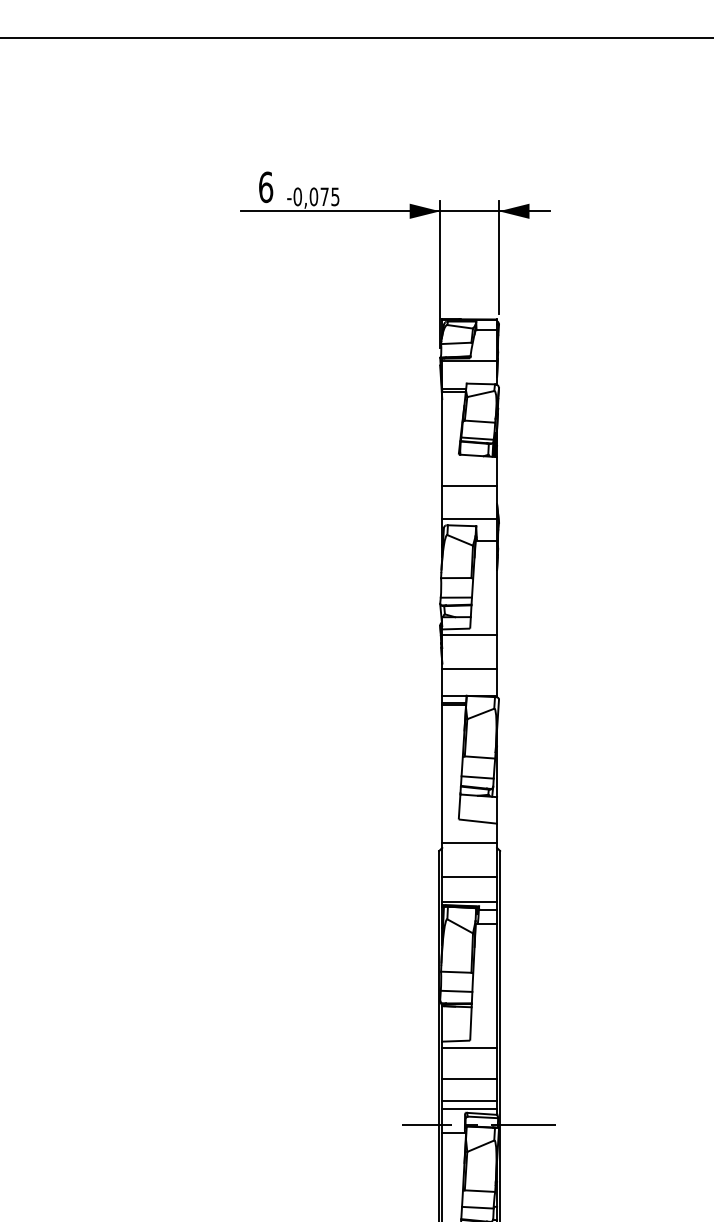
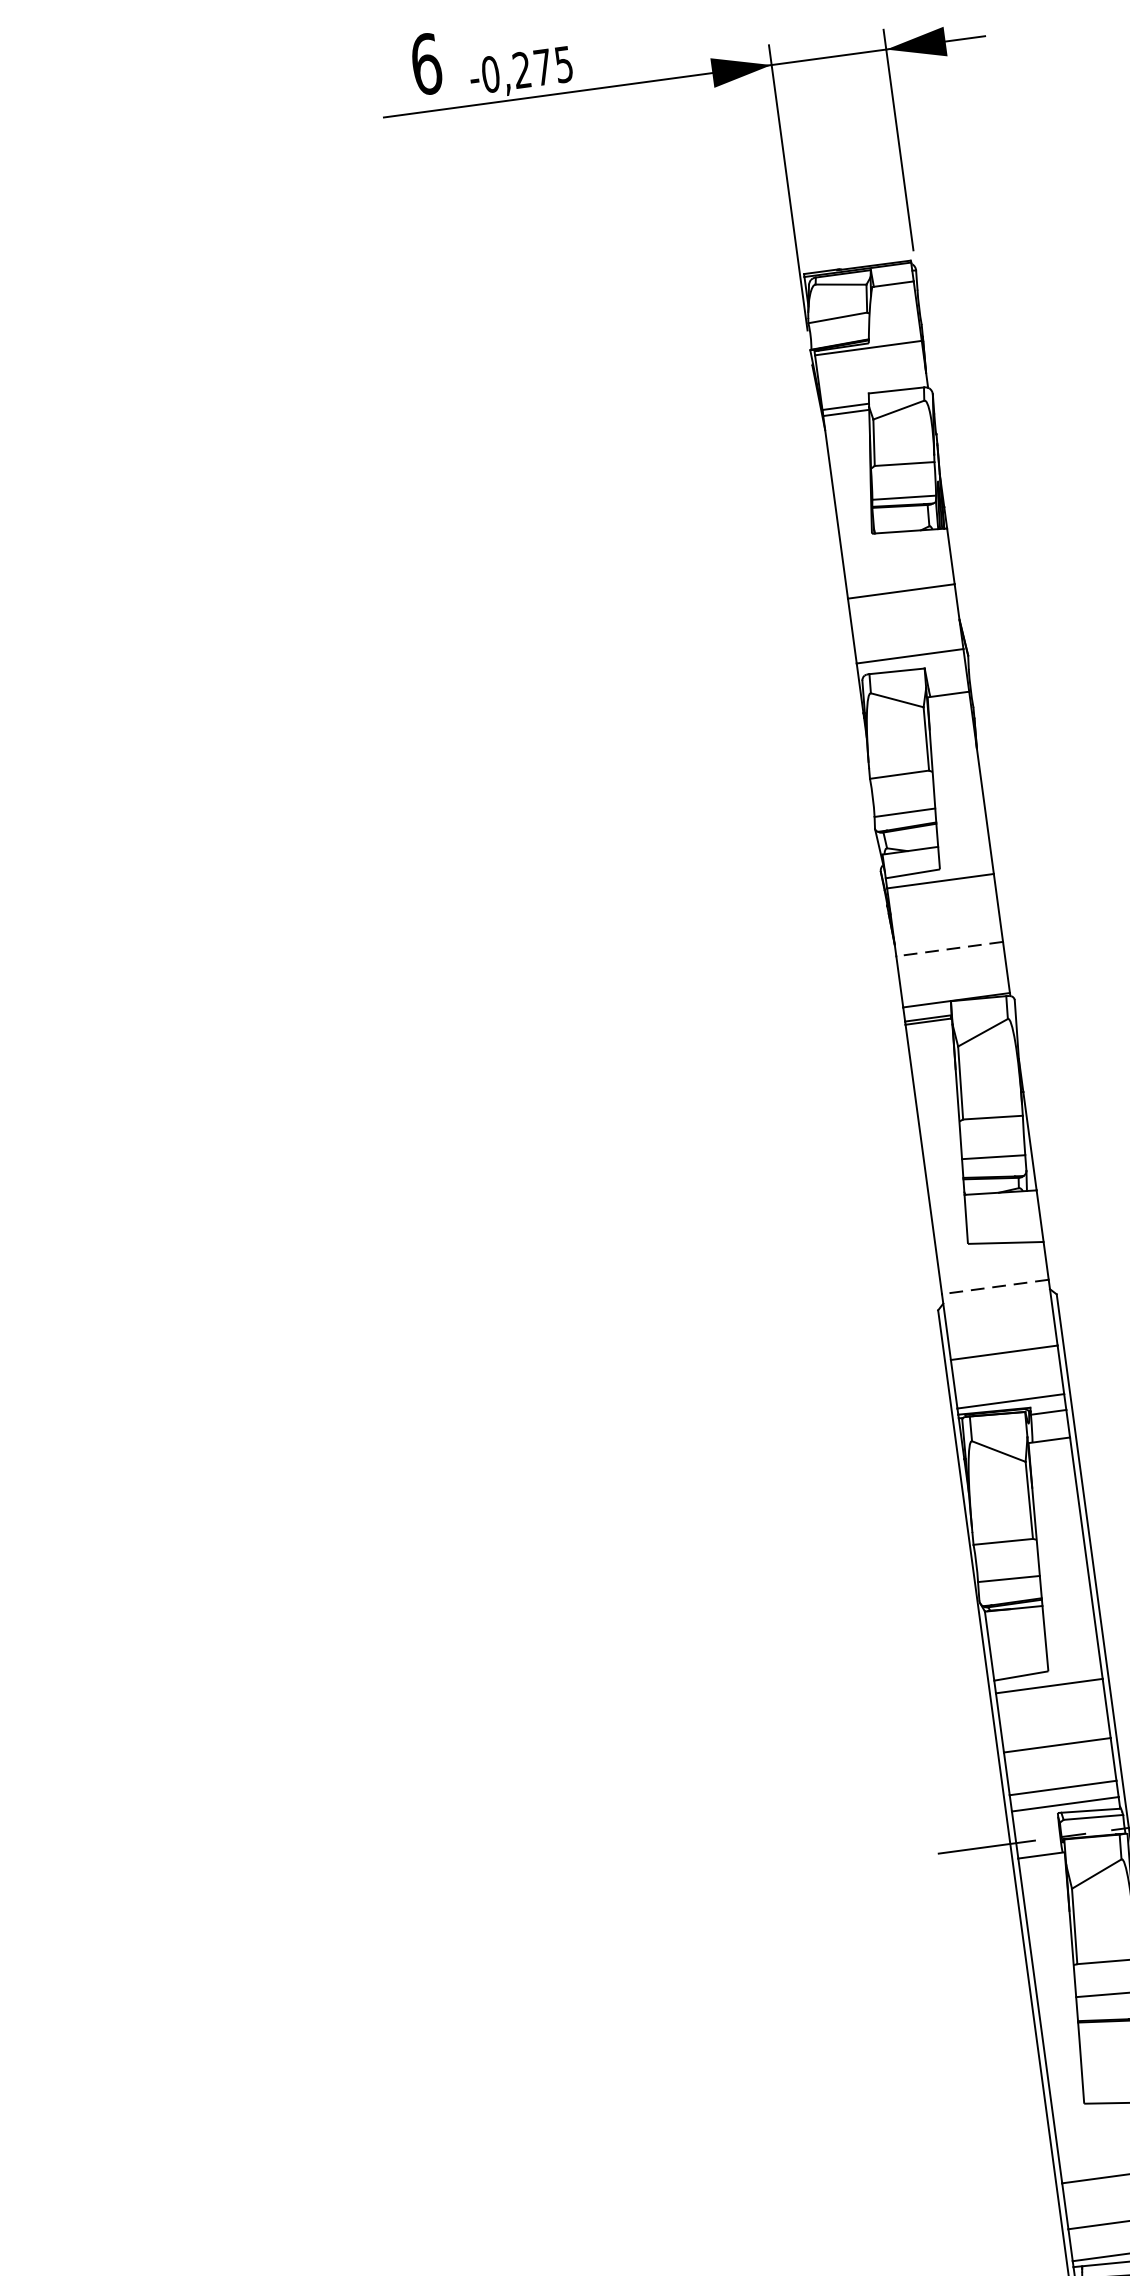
text: (313, 196) -> (521, 69), -0,075 -> -0,275
line: (469, 669) -> (949, 949), solid -> dashed
line: (469, 843) -> (995, 1287), solid -> dashed

